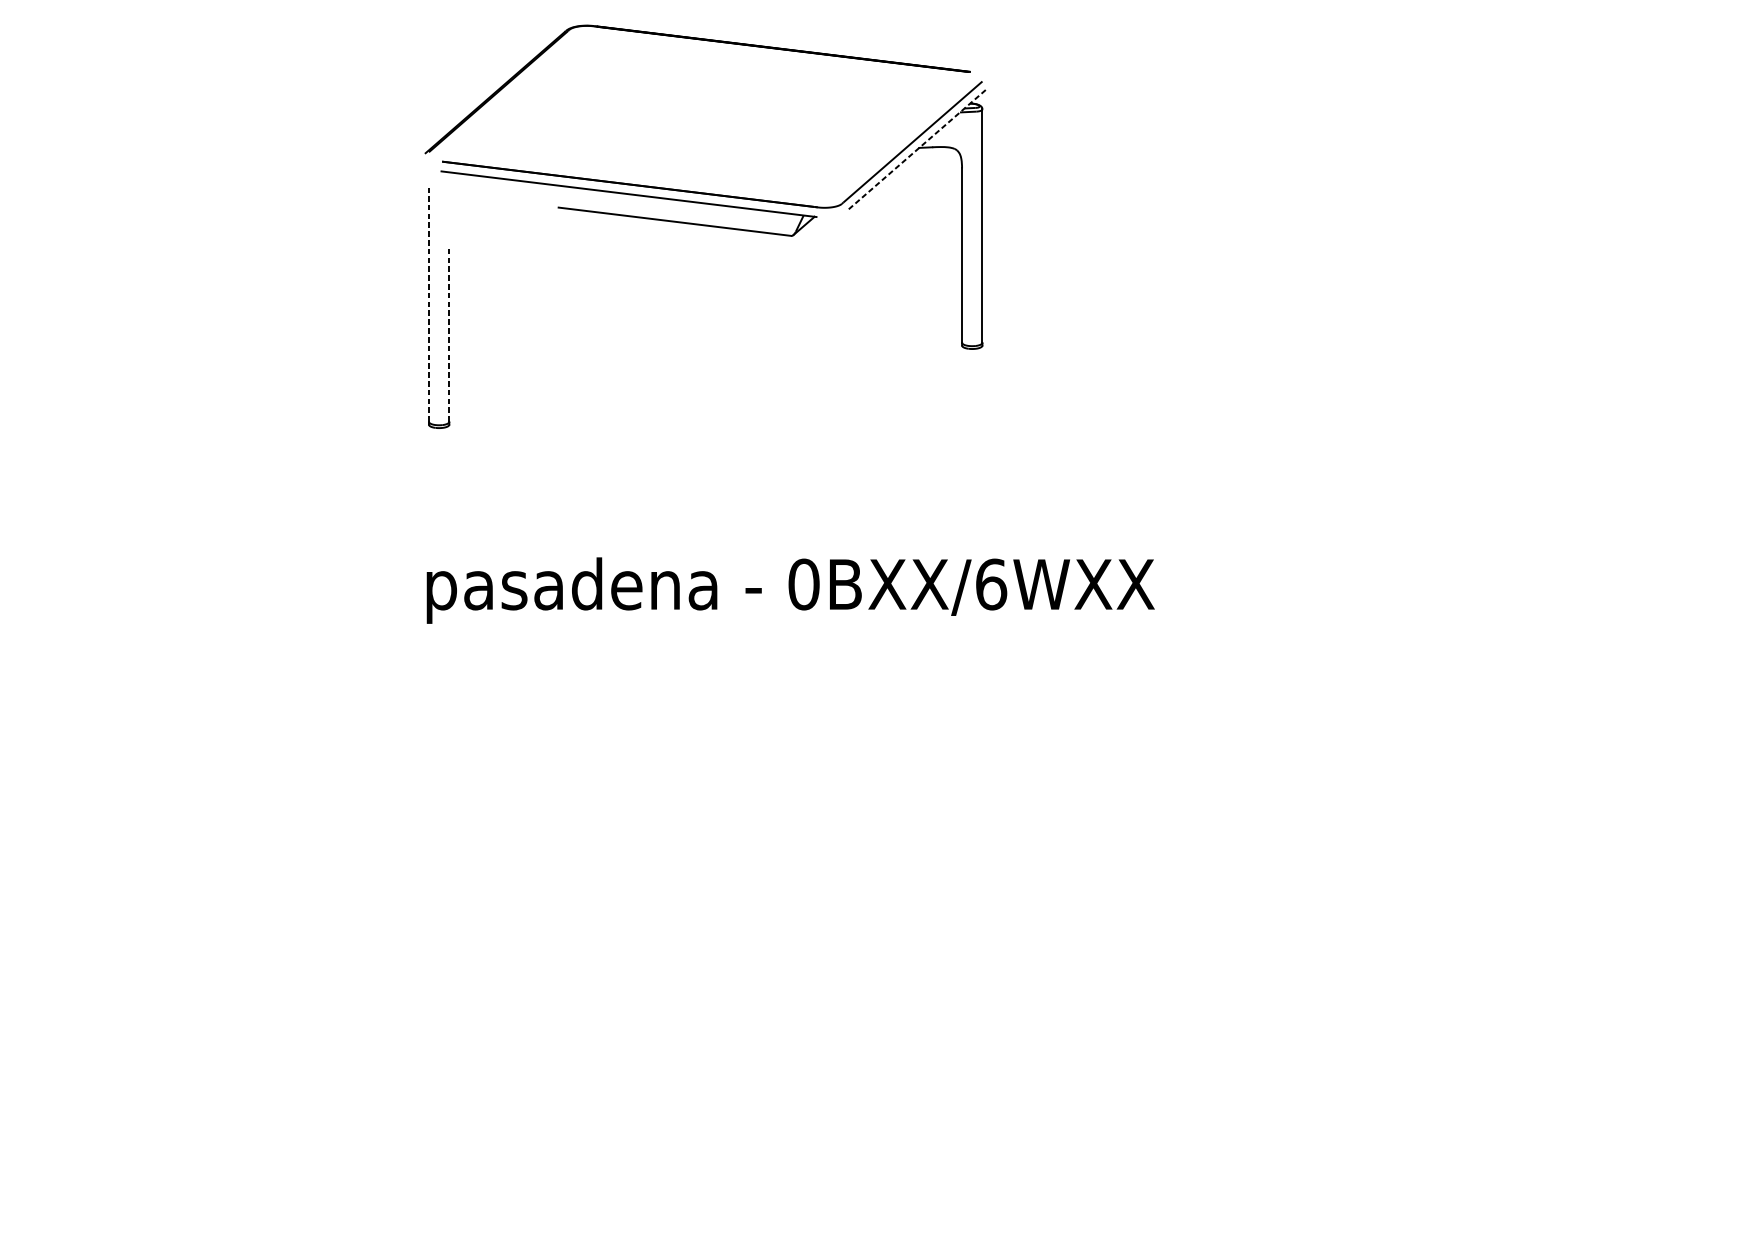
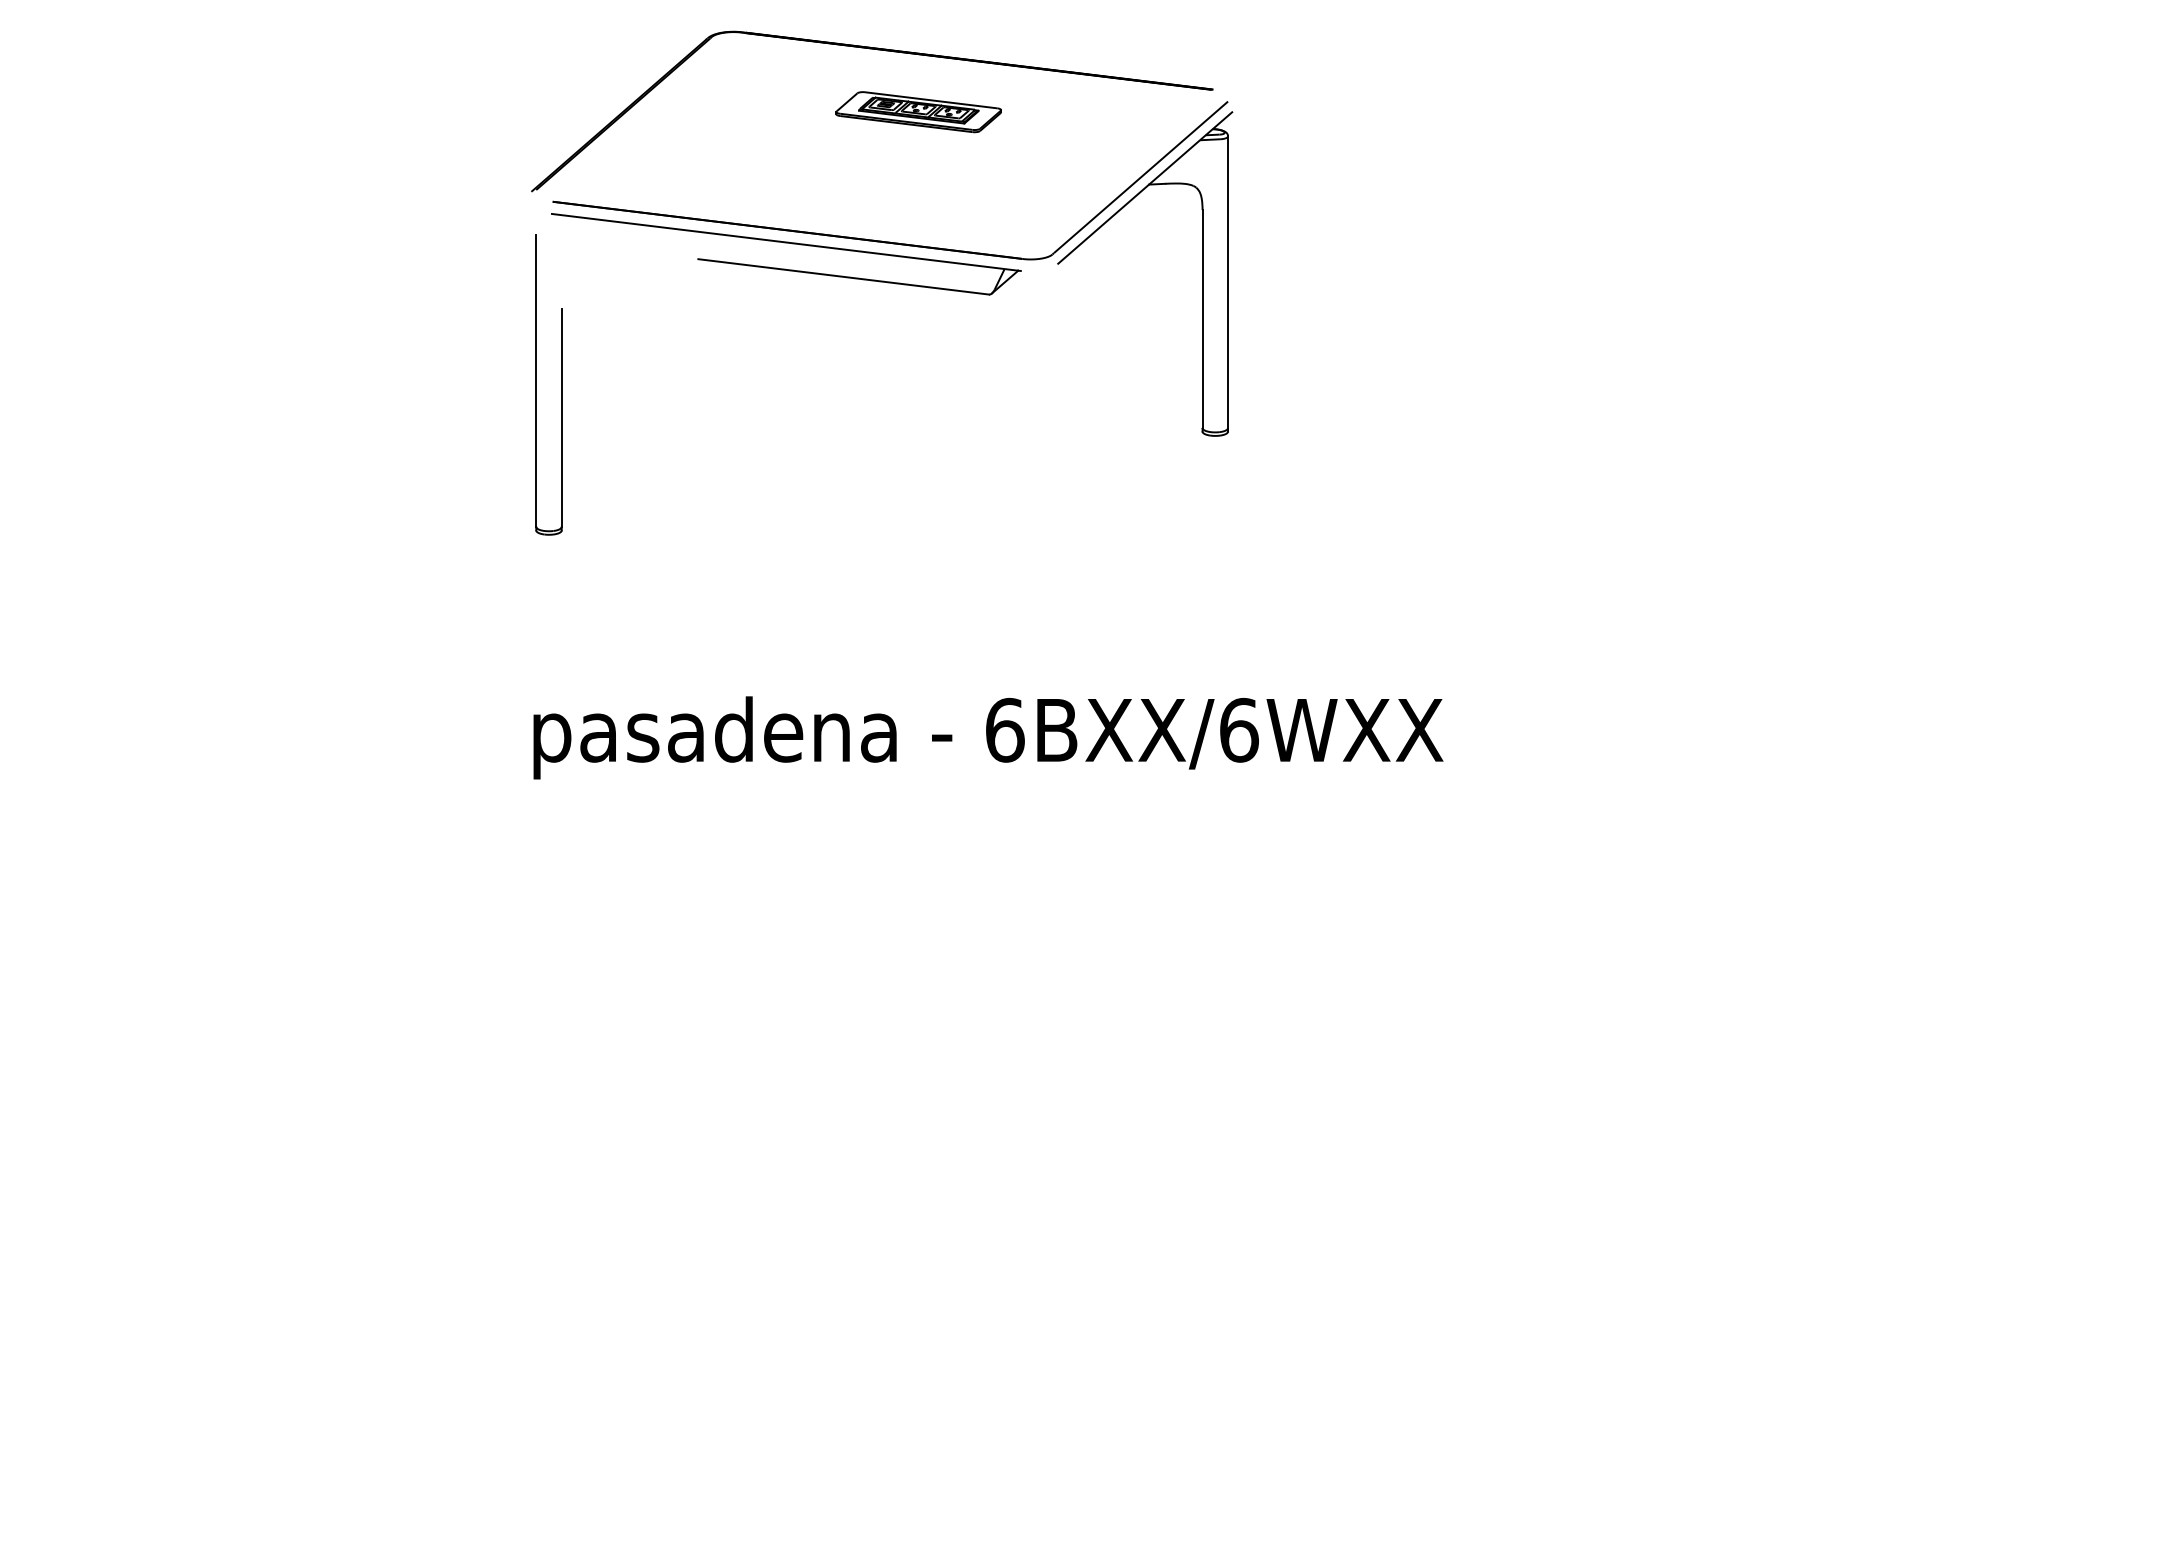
part: (734, 90) -> (918, 112), added
line: (915, 151) -> (1144, 188), dashed -> solid
line: (429, 304) -> (536, 380), dashed -> solid
line: (449, 334) -> (561, 417), dashed -> solid
text: (803, 583) -> (1004, 729), 0BXX/6WXX -> 6BXX/6WXX

